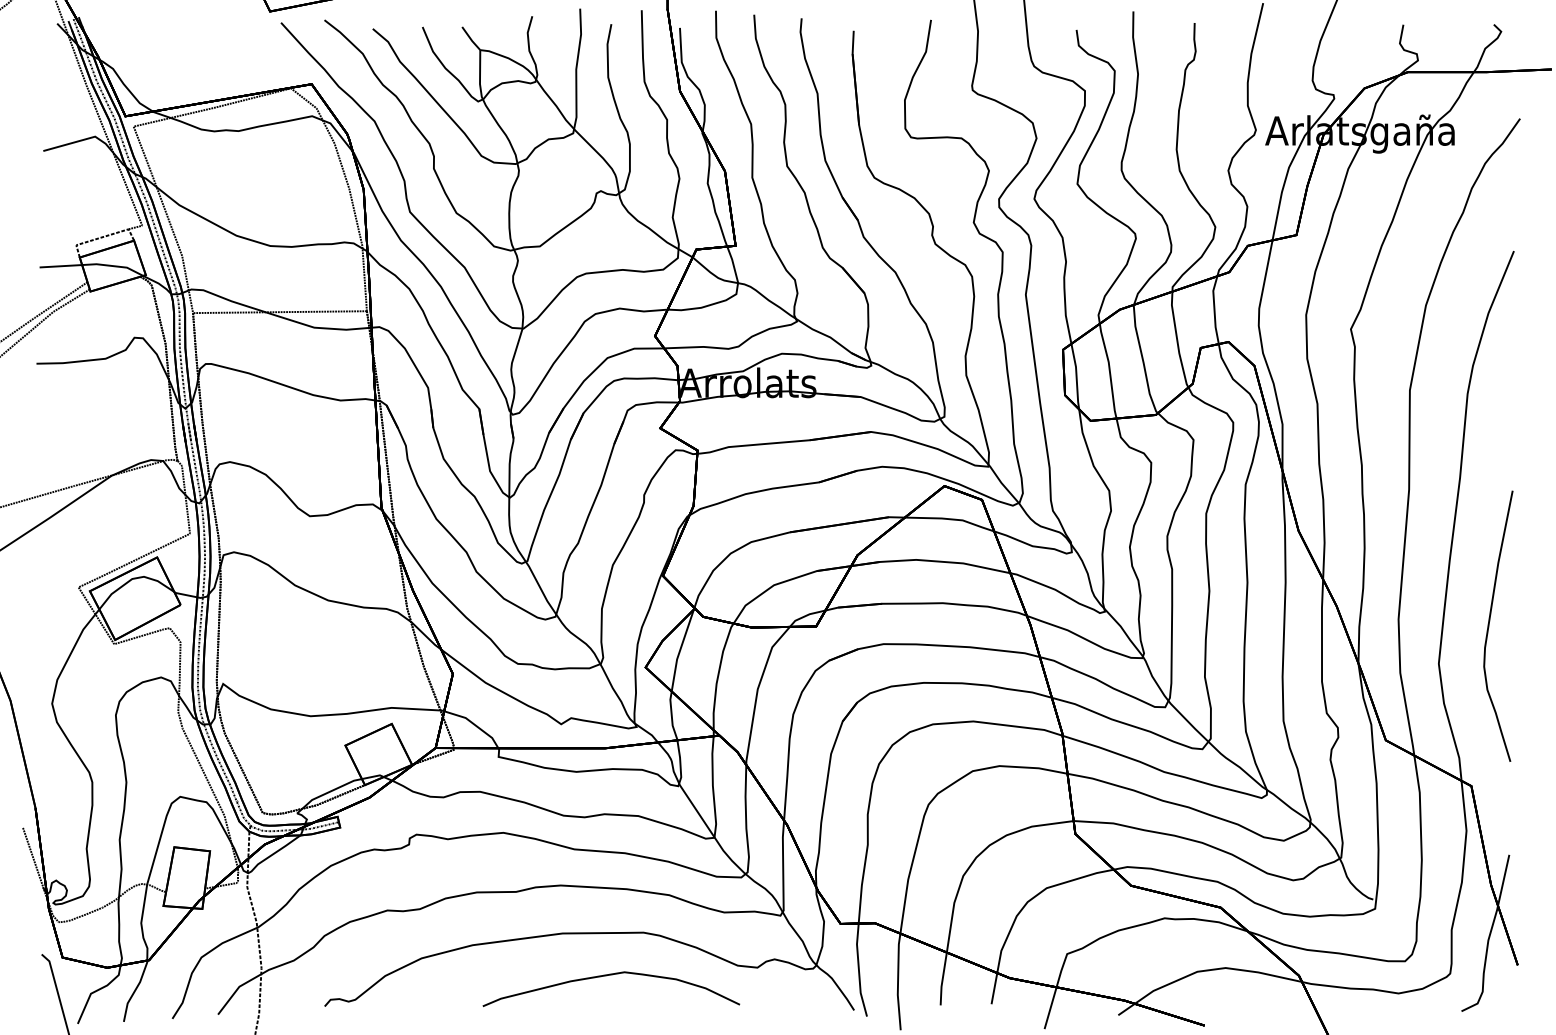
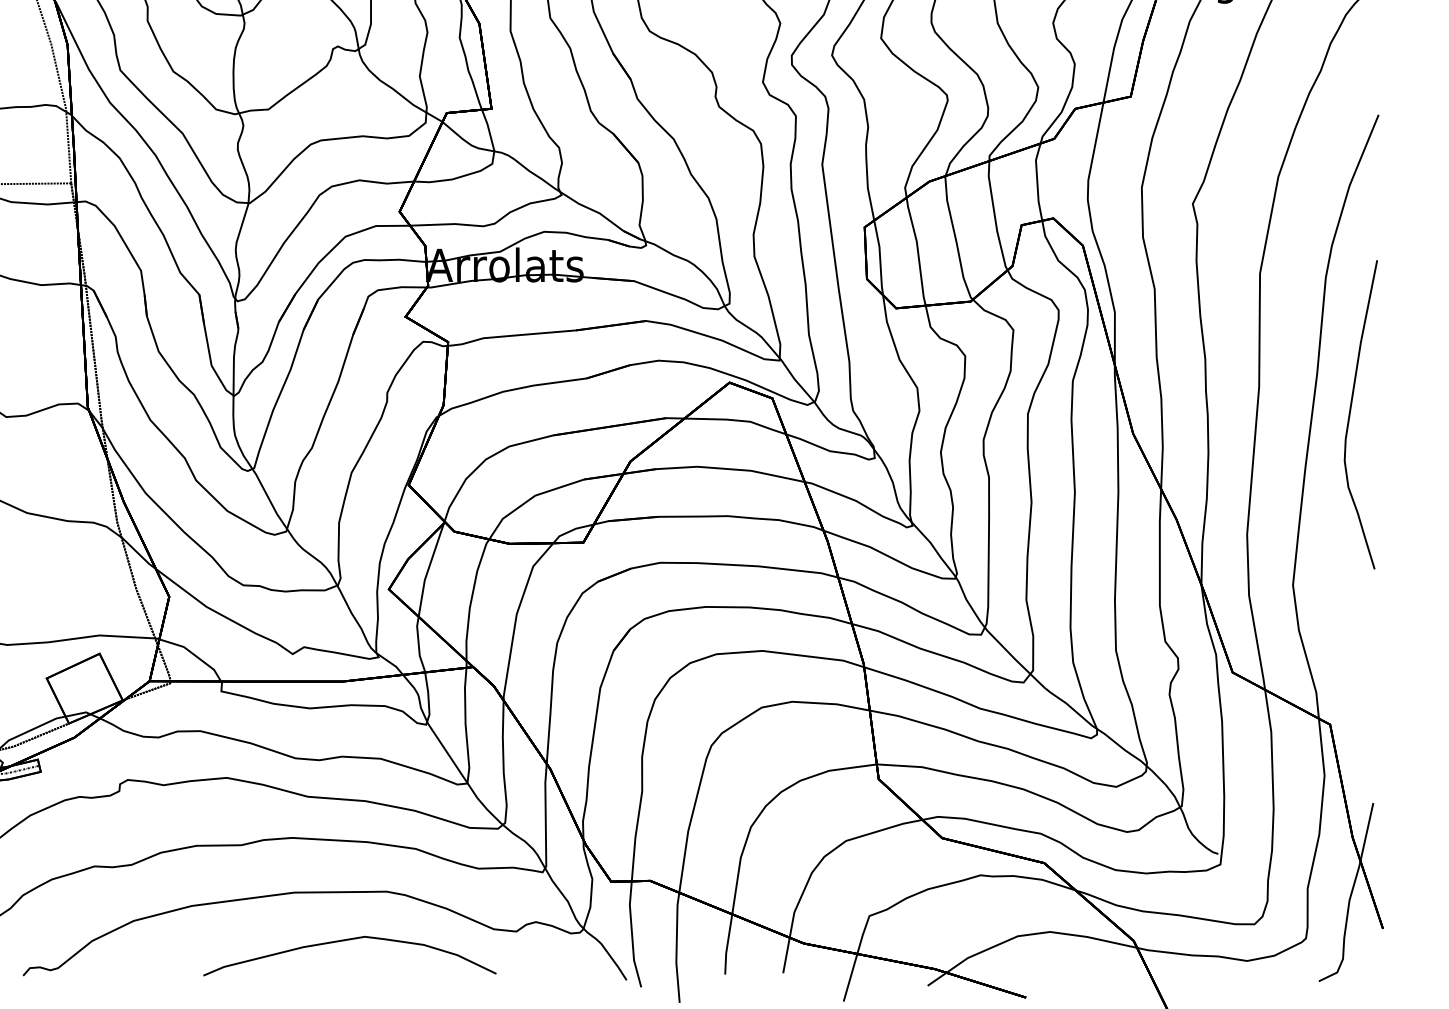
curve: (1490, 621) -> (1351, 409), moved

